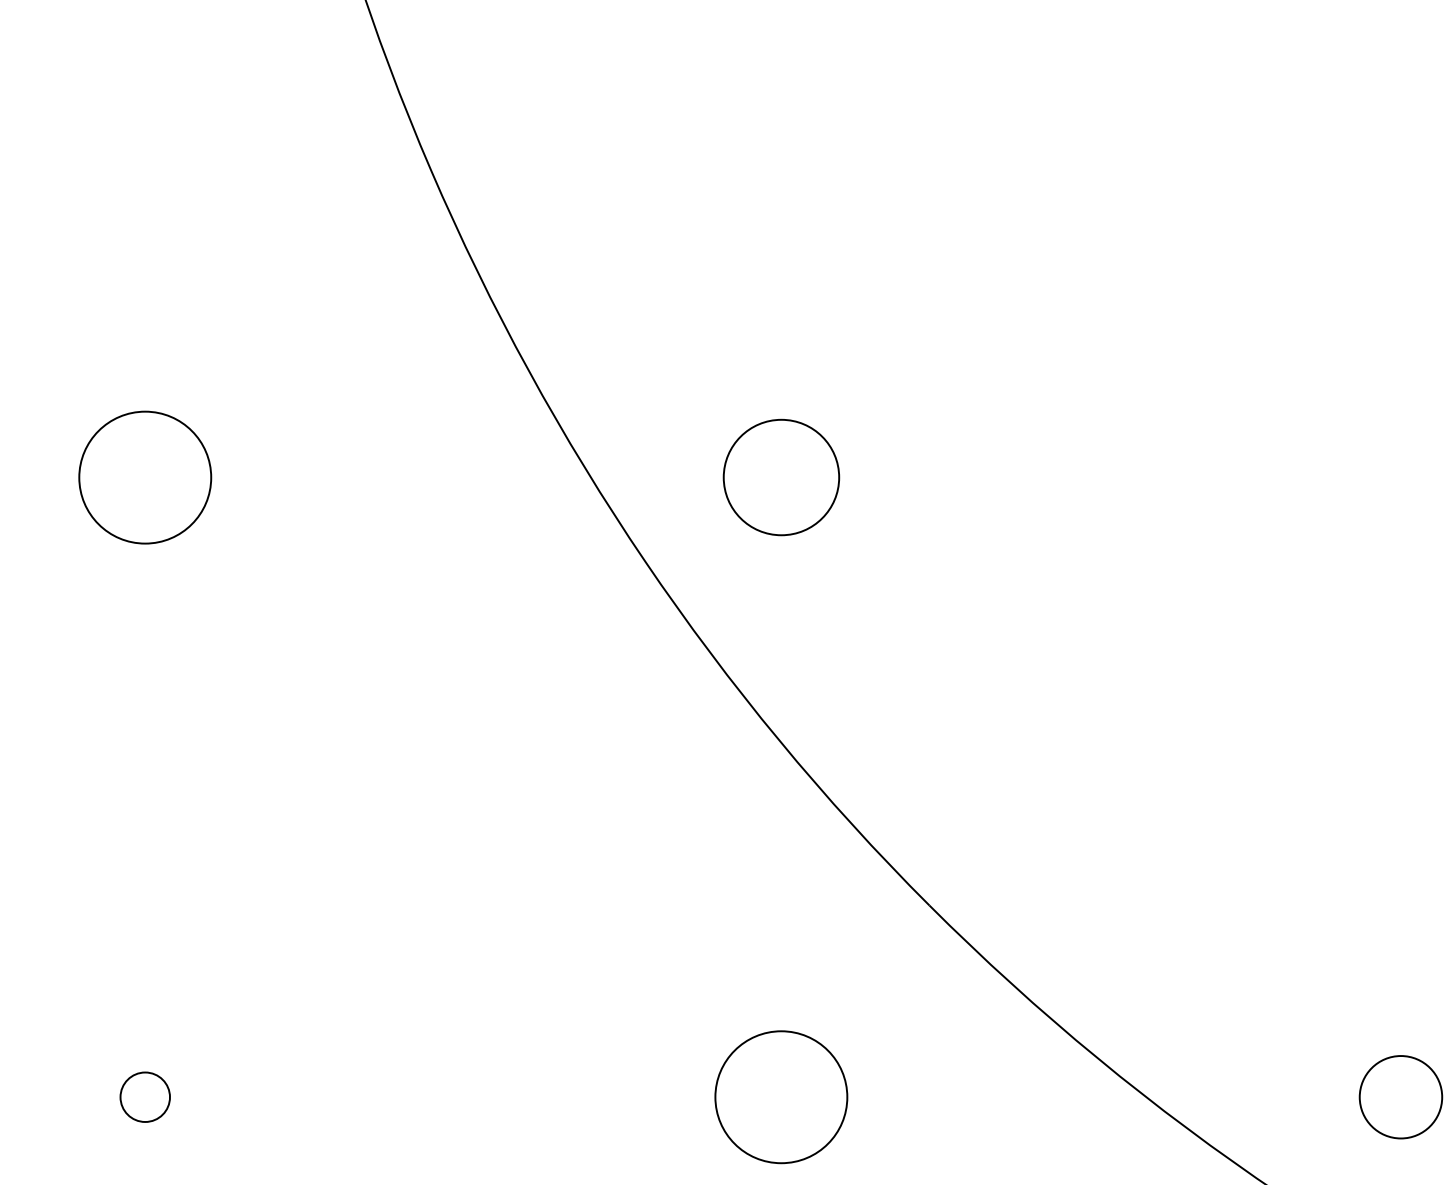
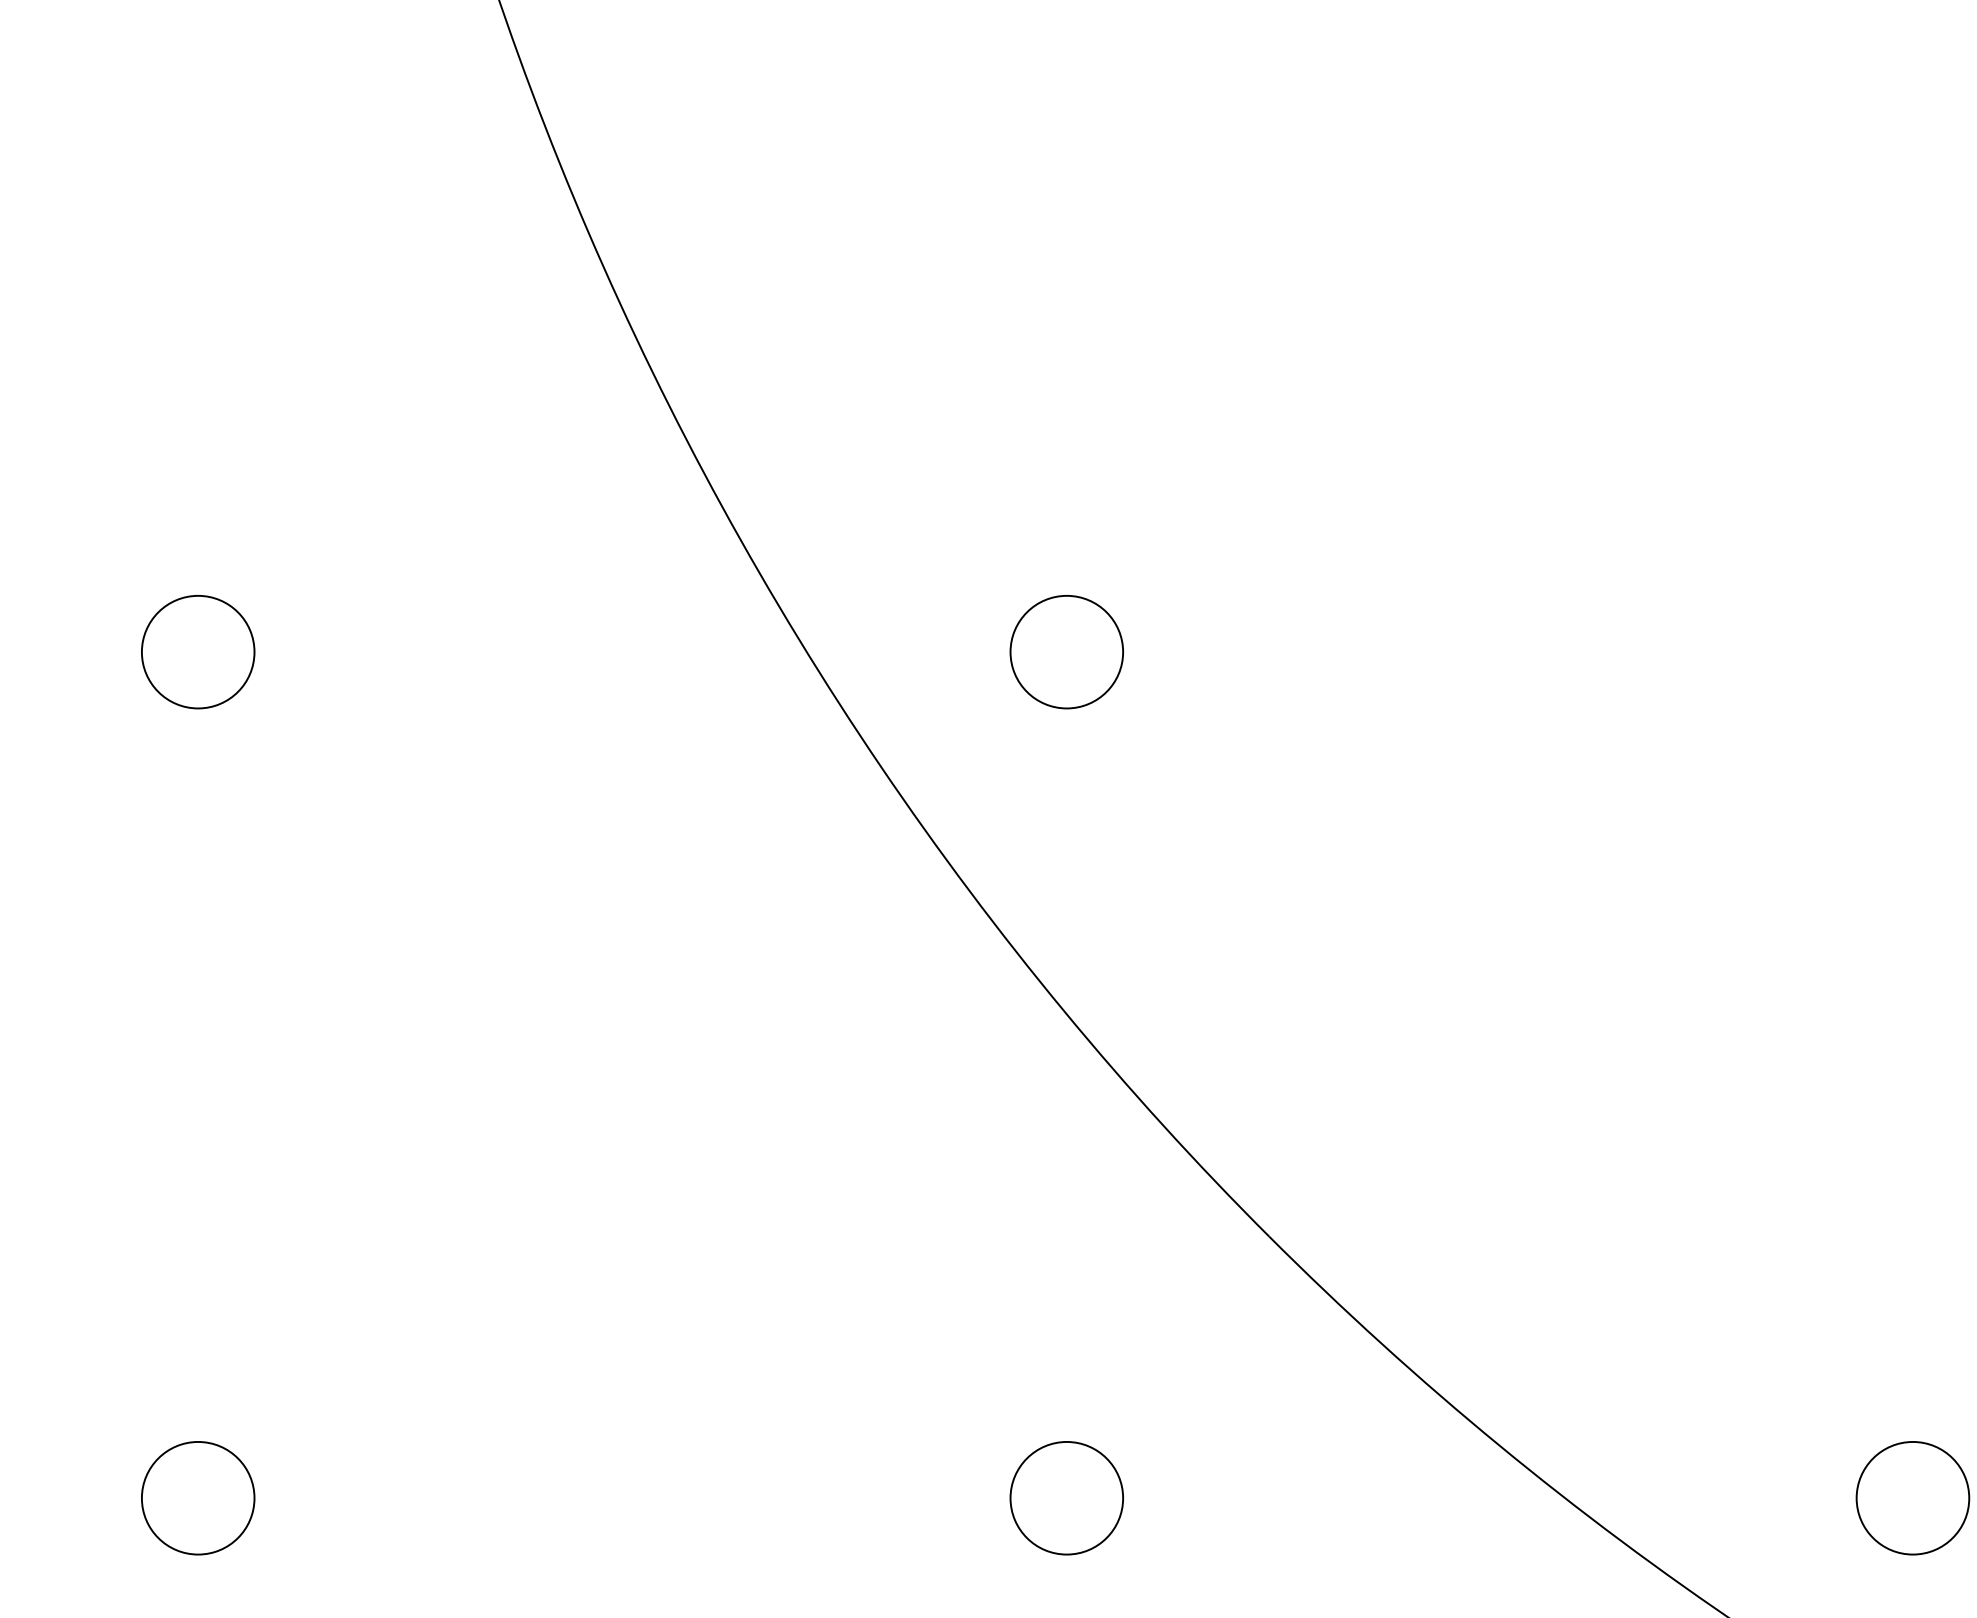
circle: (144, 477) -> (197, 651), size x0.62
circle: (781, 477) -> (1066, 652), size x0.71
circle: (144, 1096) -> (197, 1497), size x1.67
circle: (781, 1096) -> (1066, 1497), size x0.62

